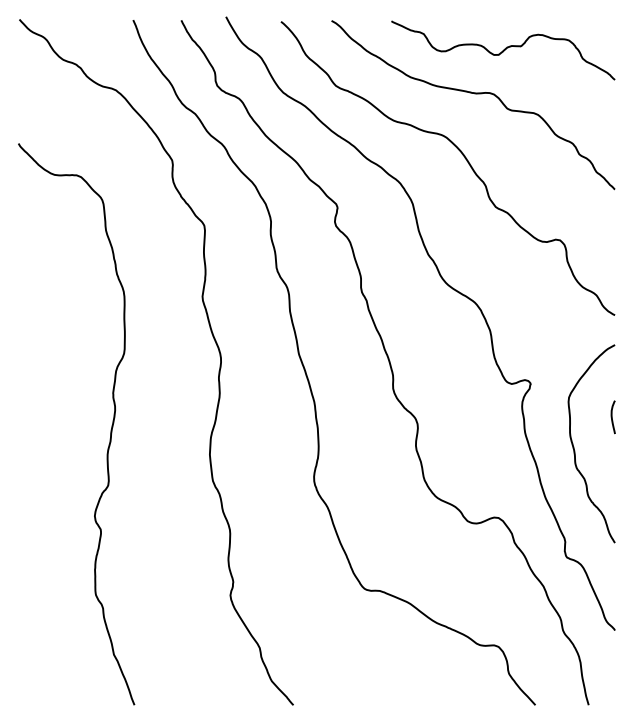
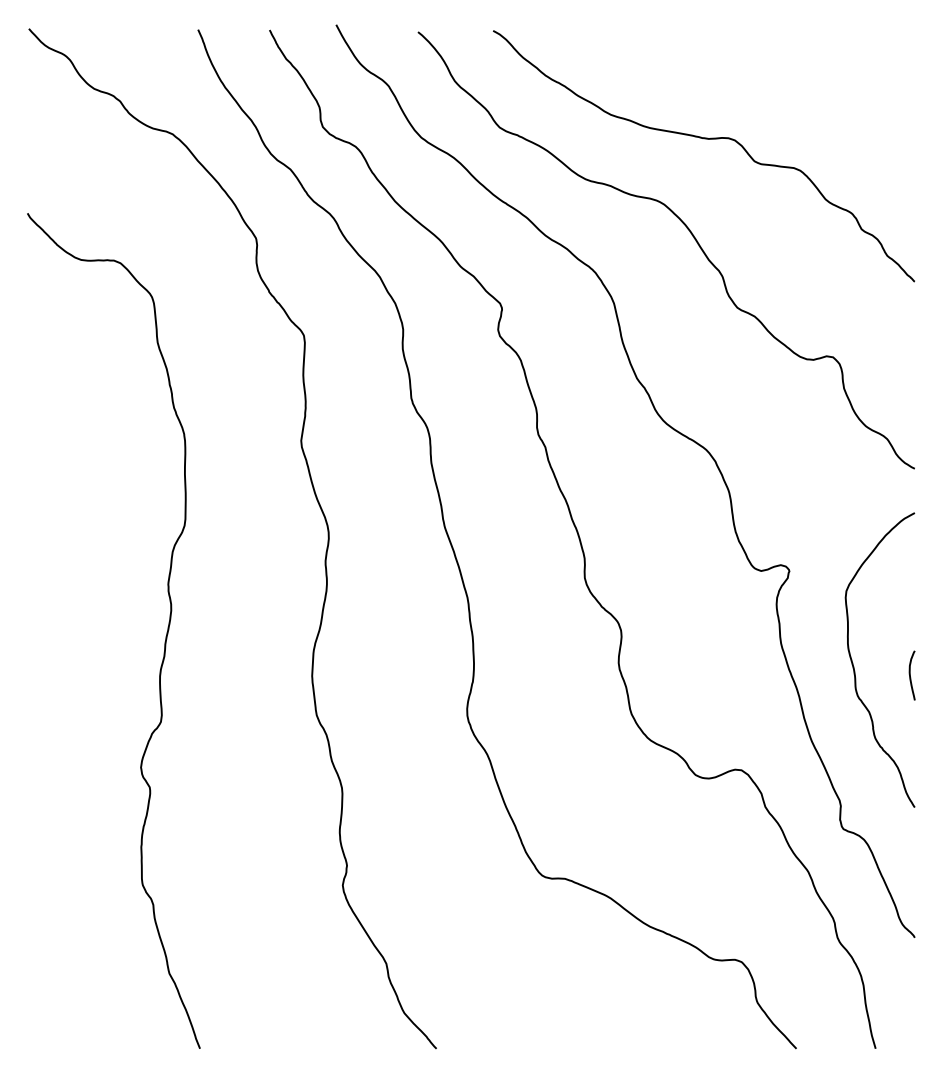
curve: (503, 50) -> (748, 74), removed
curve: (612, 417) -> (911, 675), moved

